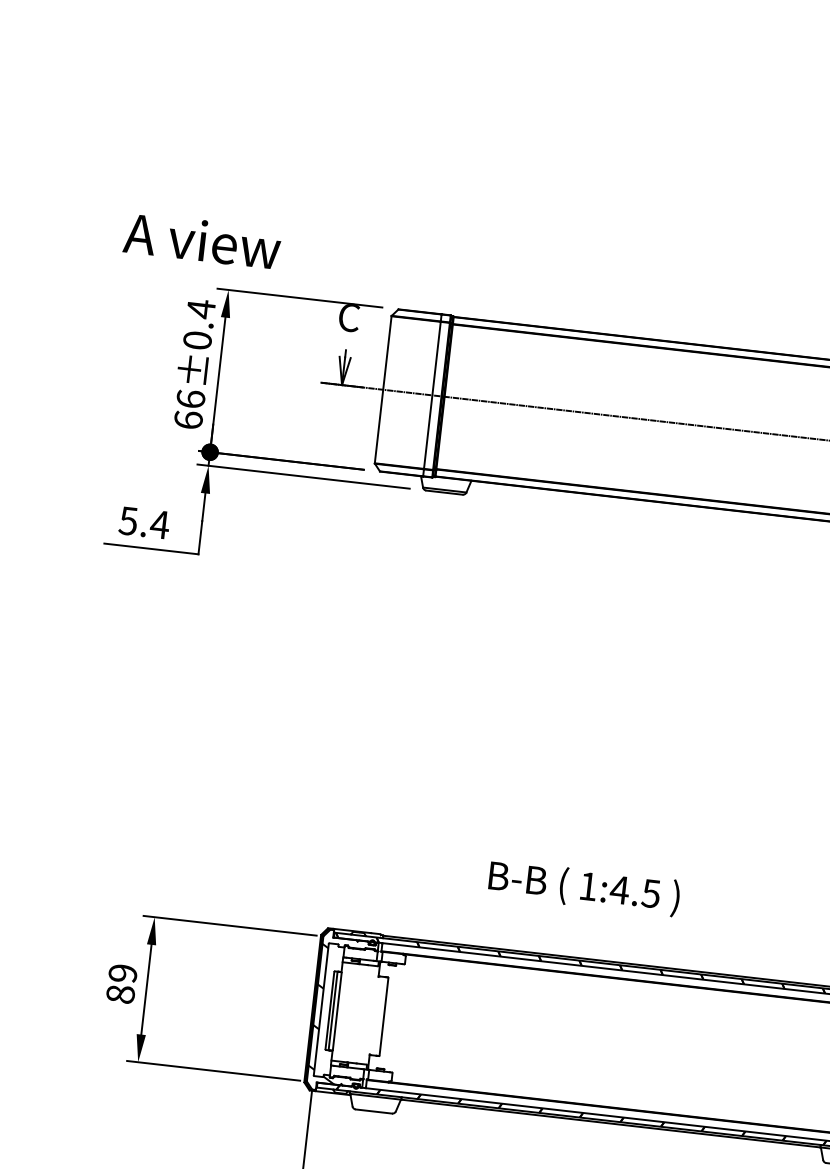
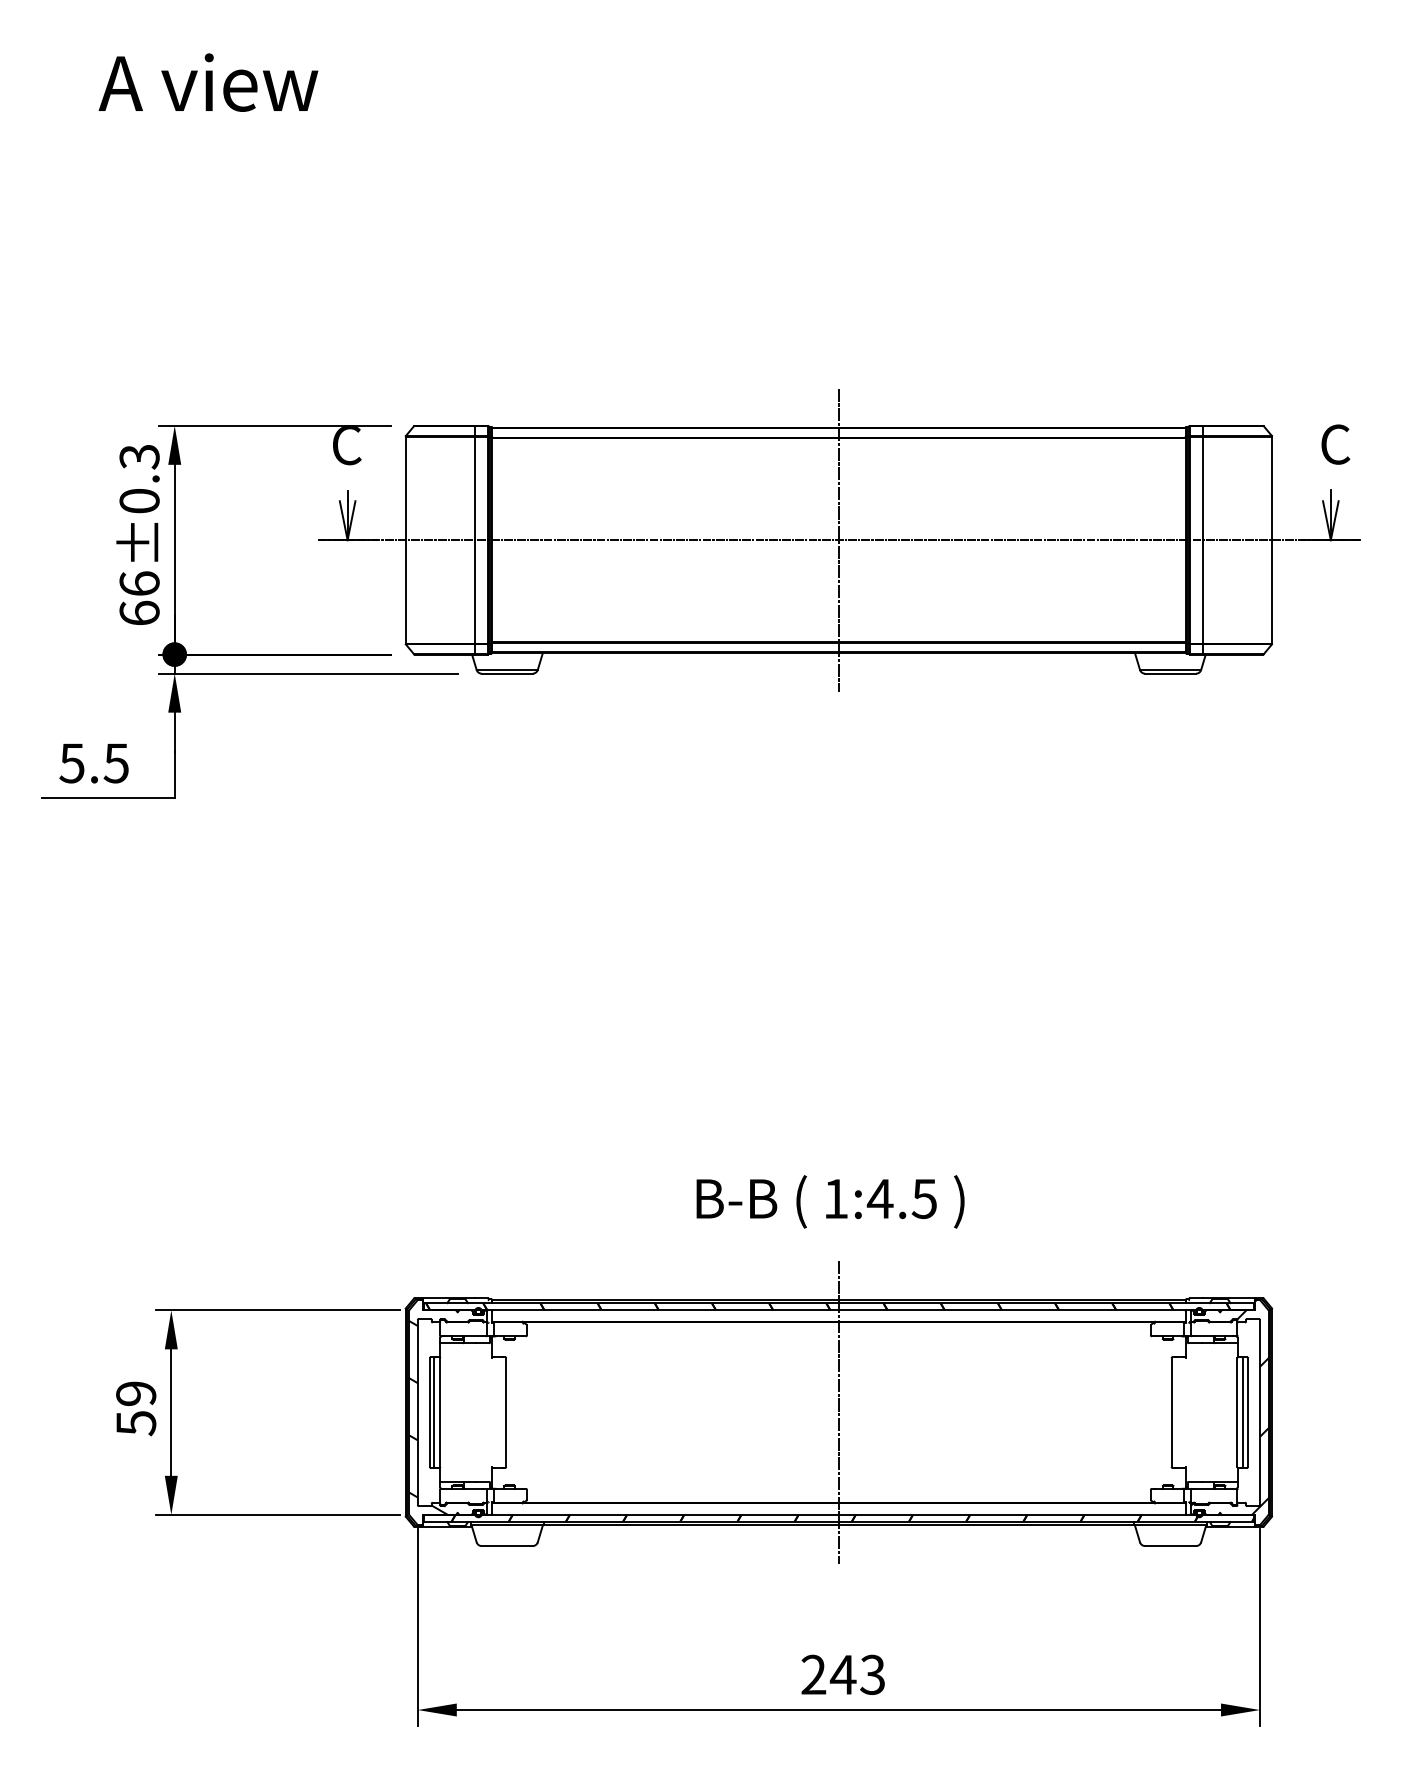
text: (202, 240) -> (208, 82), moved
text: (201, 308) -> (139, 456), 66±0.4 -> 66±0.3
line: (690, 424) -> (838, 539), added
text: (160, 524) -> (116, 763), 5.4 -> 5.5
text: (584, 887) -> (830, 1201), moved
text: (120, 994) -> (136, 1423), 89 -> 59
line: (619, 1043) -> (838, 1412), added

